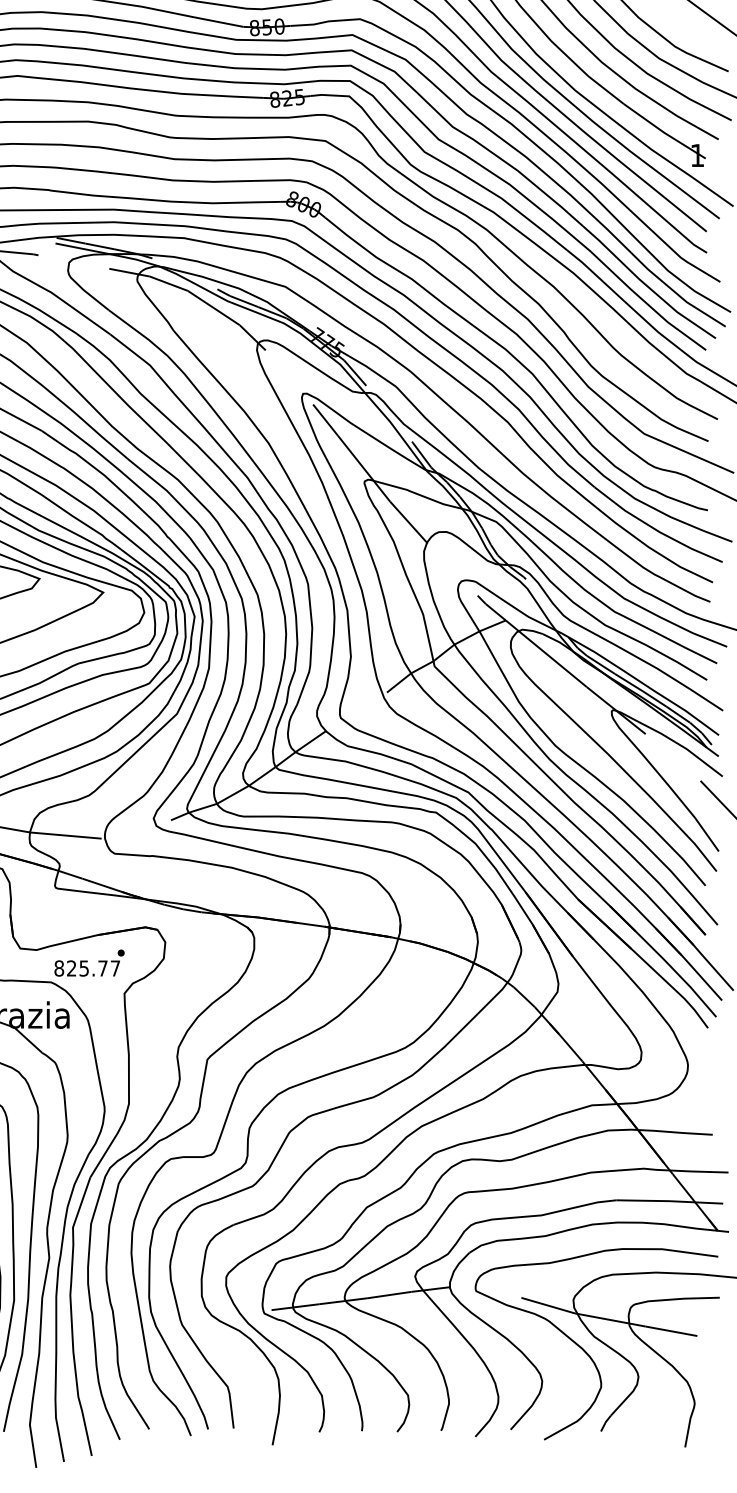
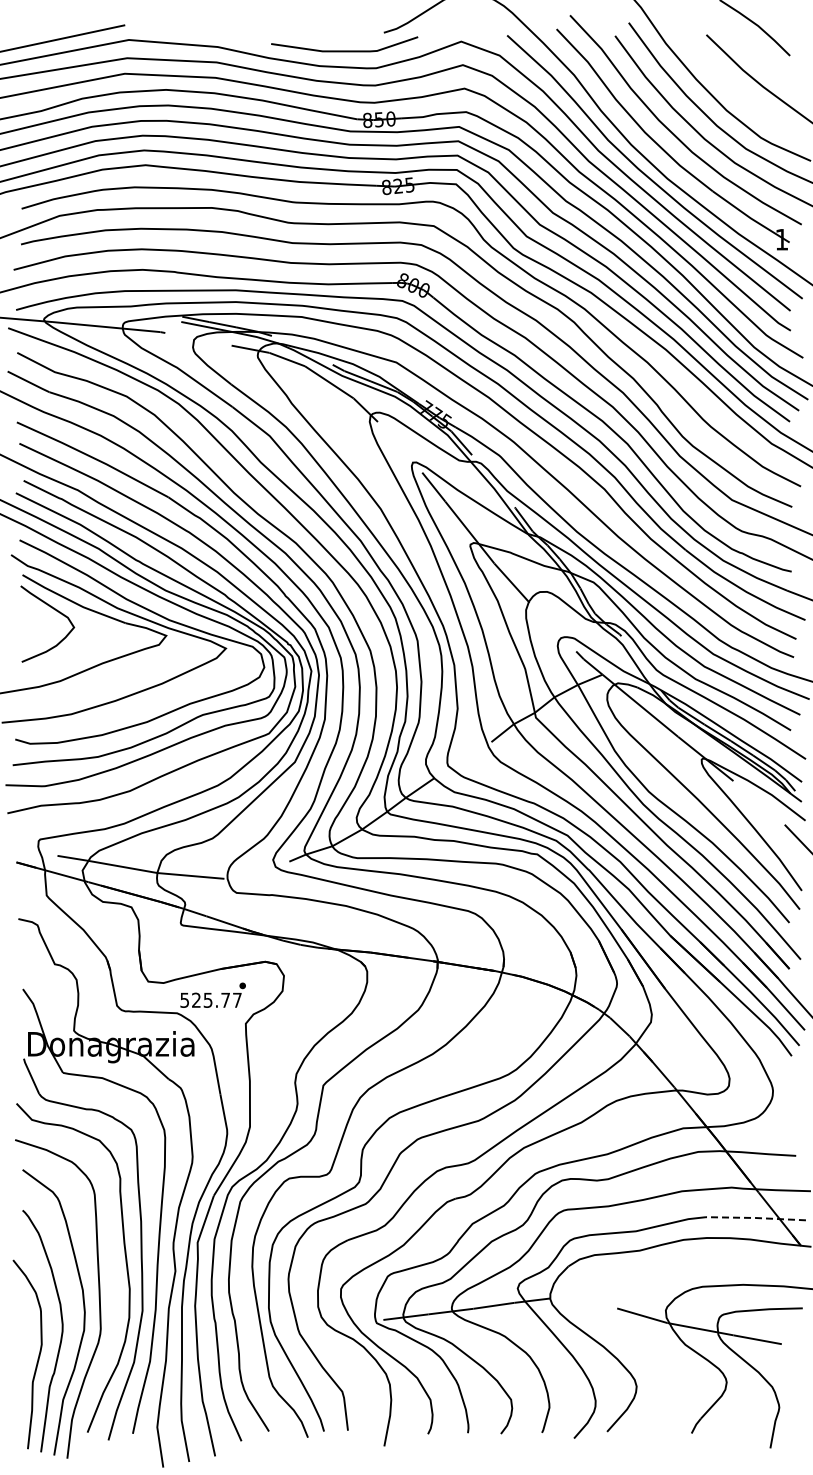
text: (58, 967) -> (184, 999), 825.77 -> 525.77
line: (669, 1201) -> (755, 1218), solid -> dashed
part: (586, 1352) -> (678, 1359), removed

